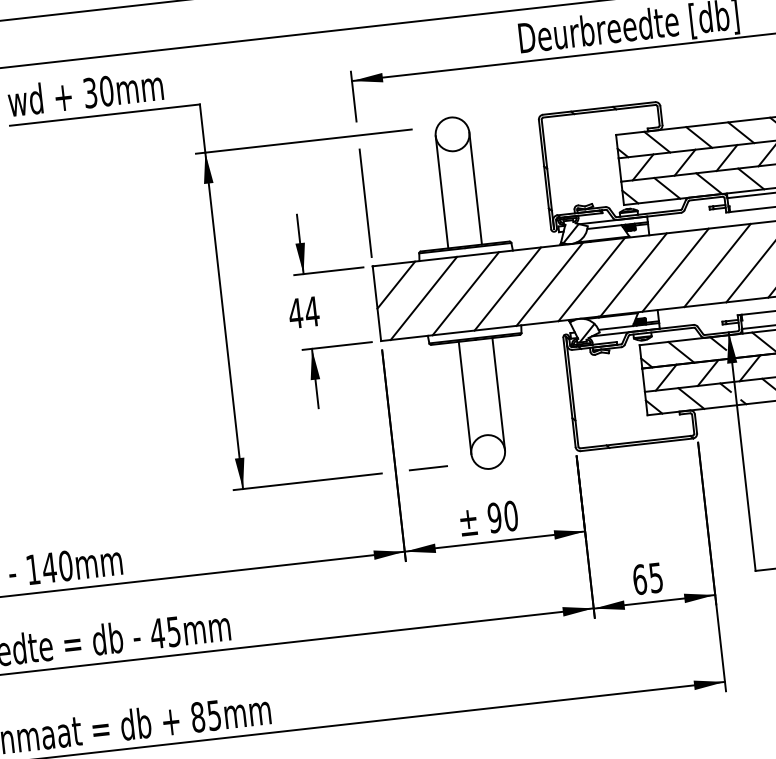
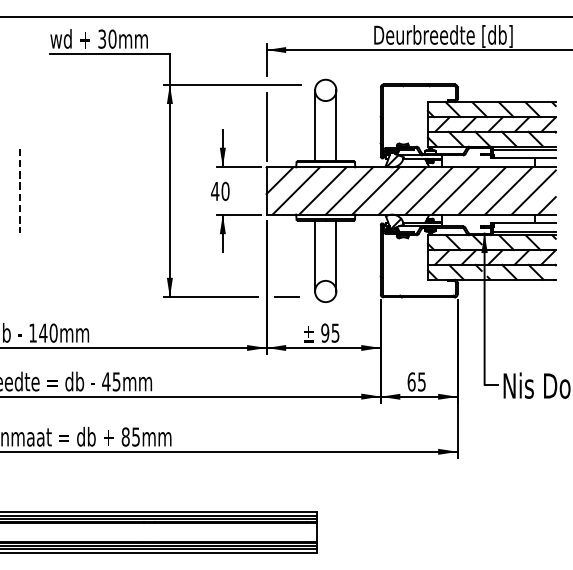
text: (312, 311) -> (225, 191), 44 -> 40
text: (510, 515) -> (335, 332), 90 -> 95

